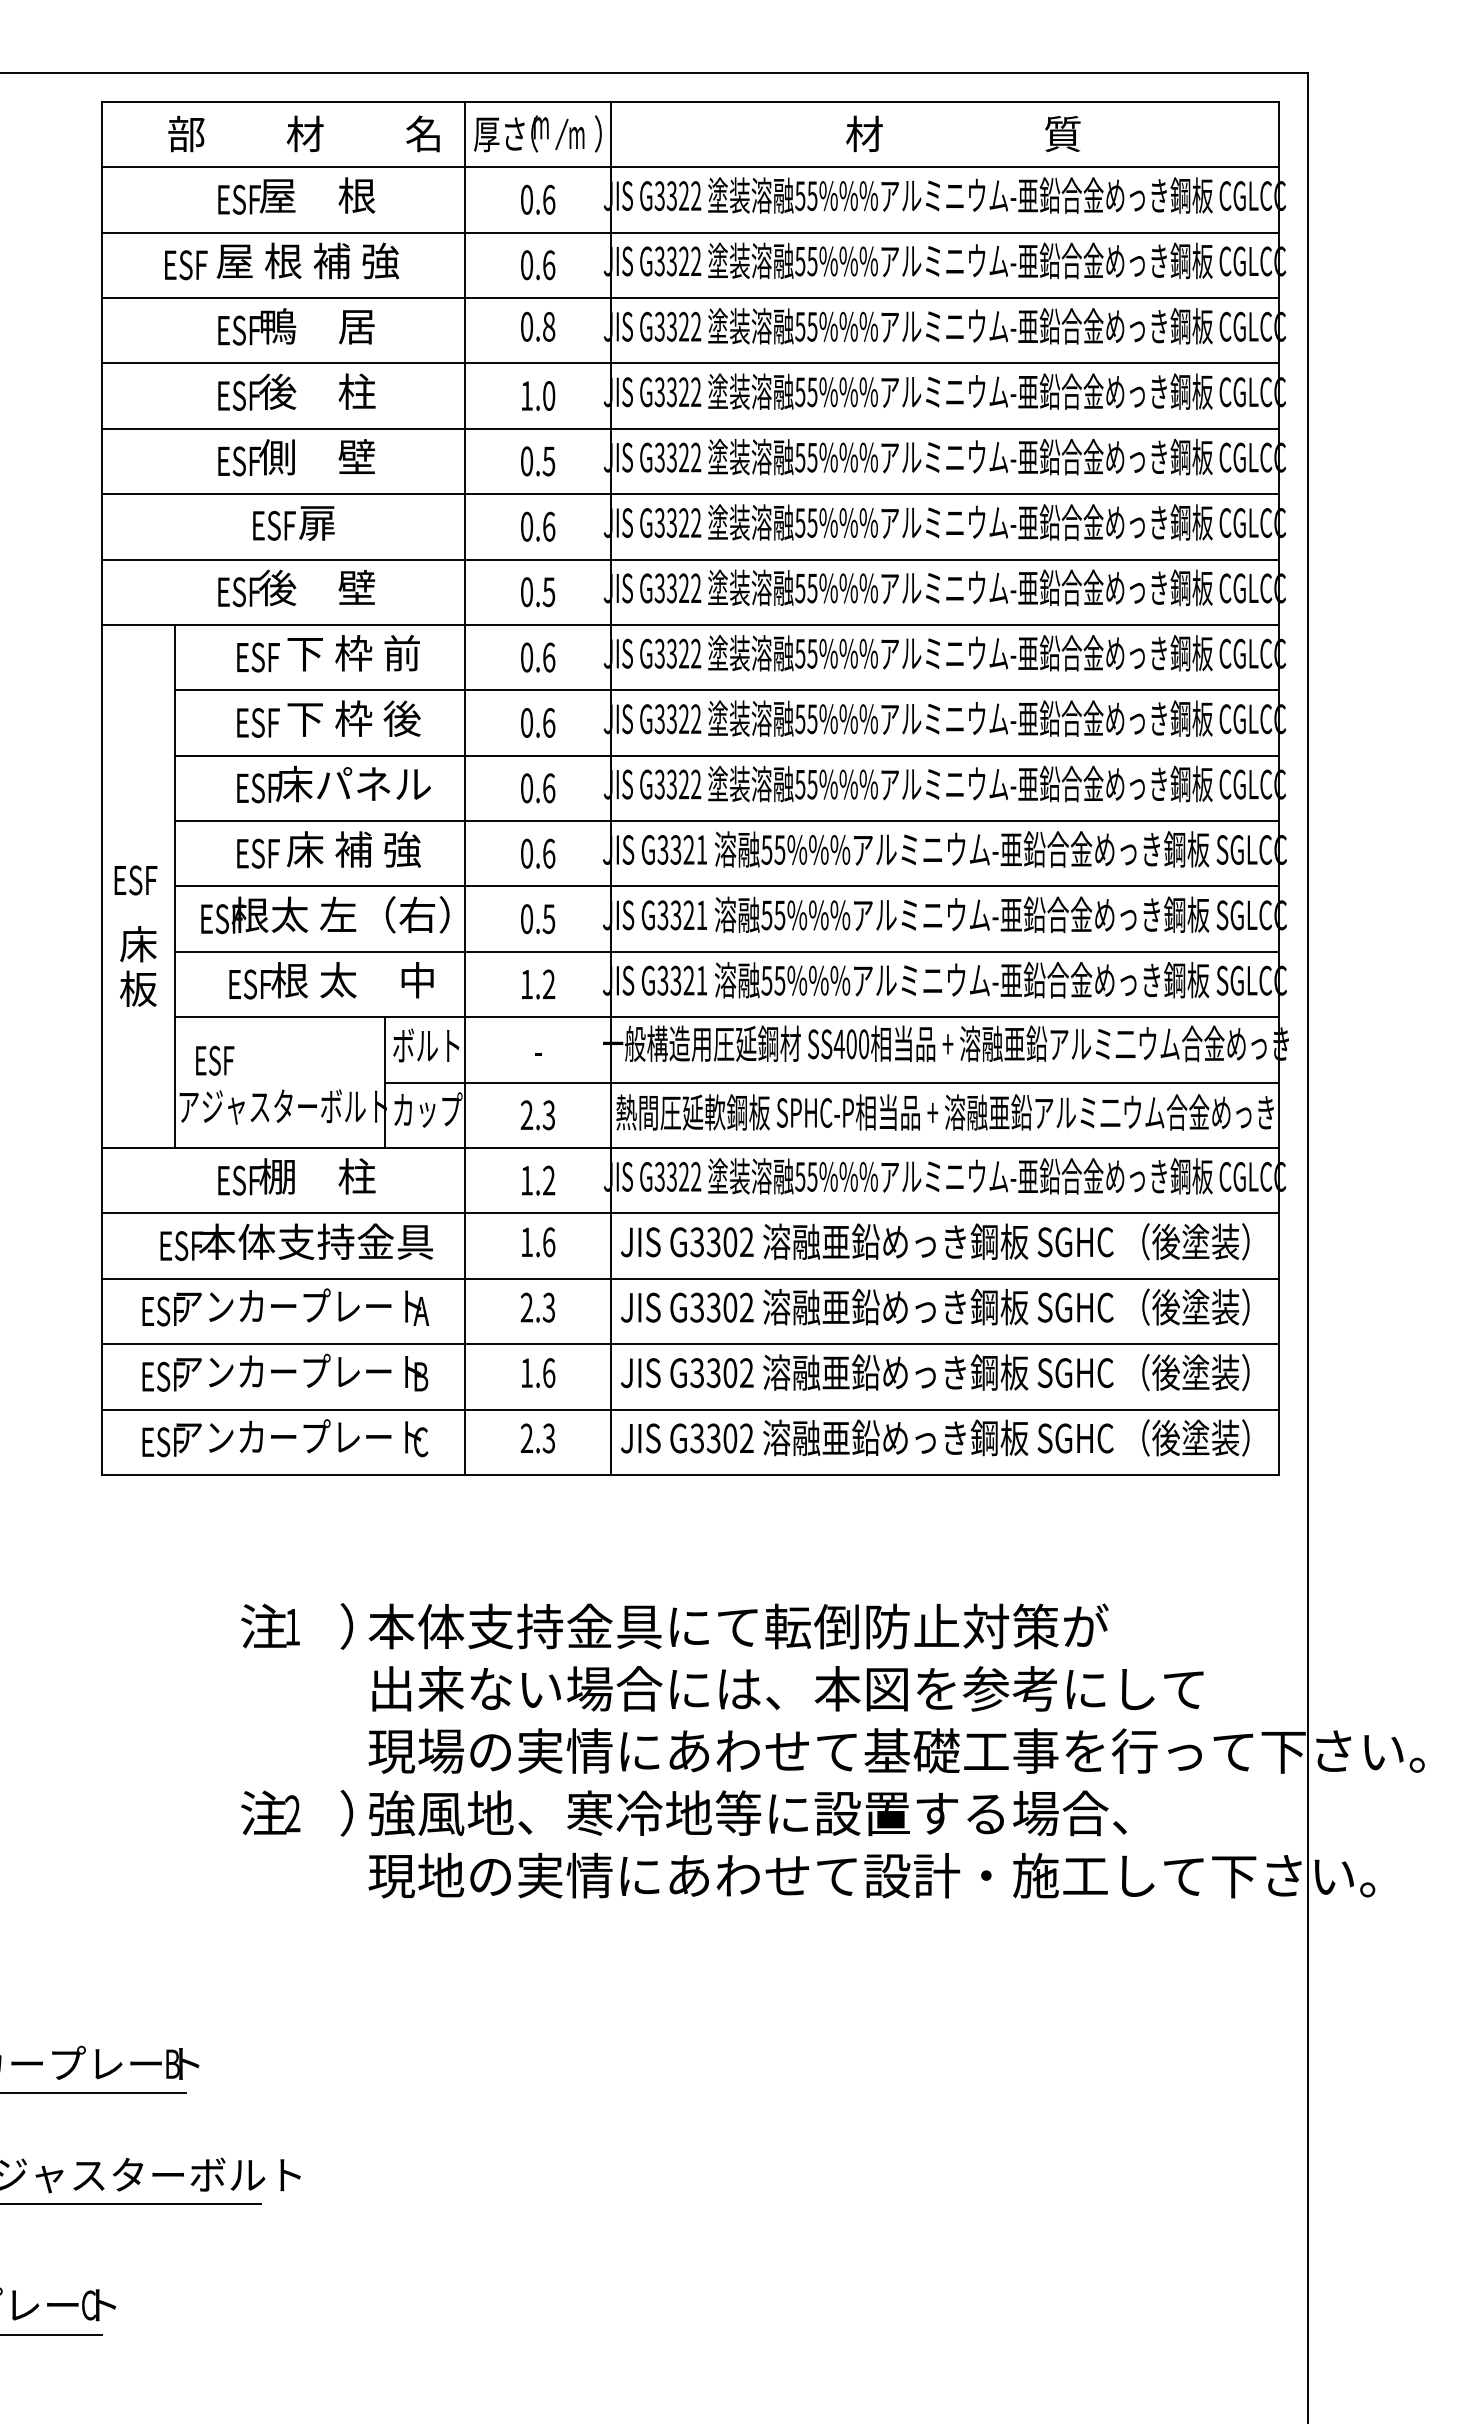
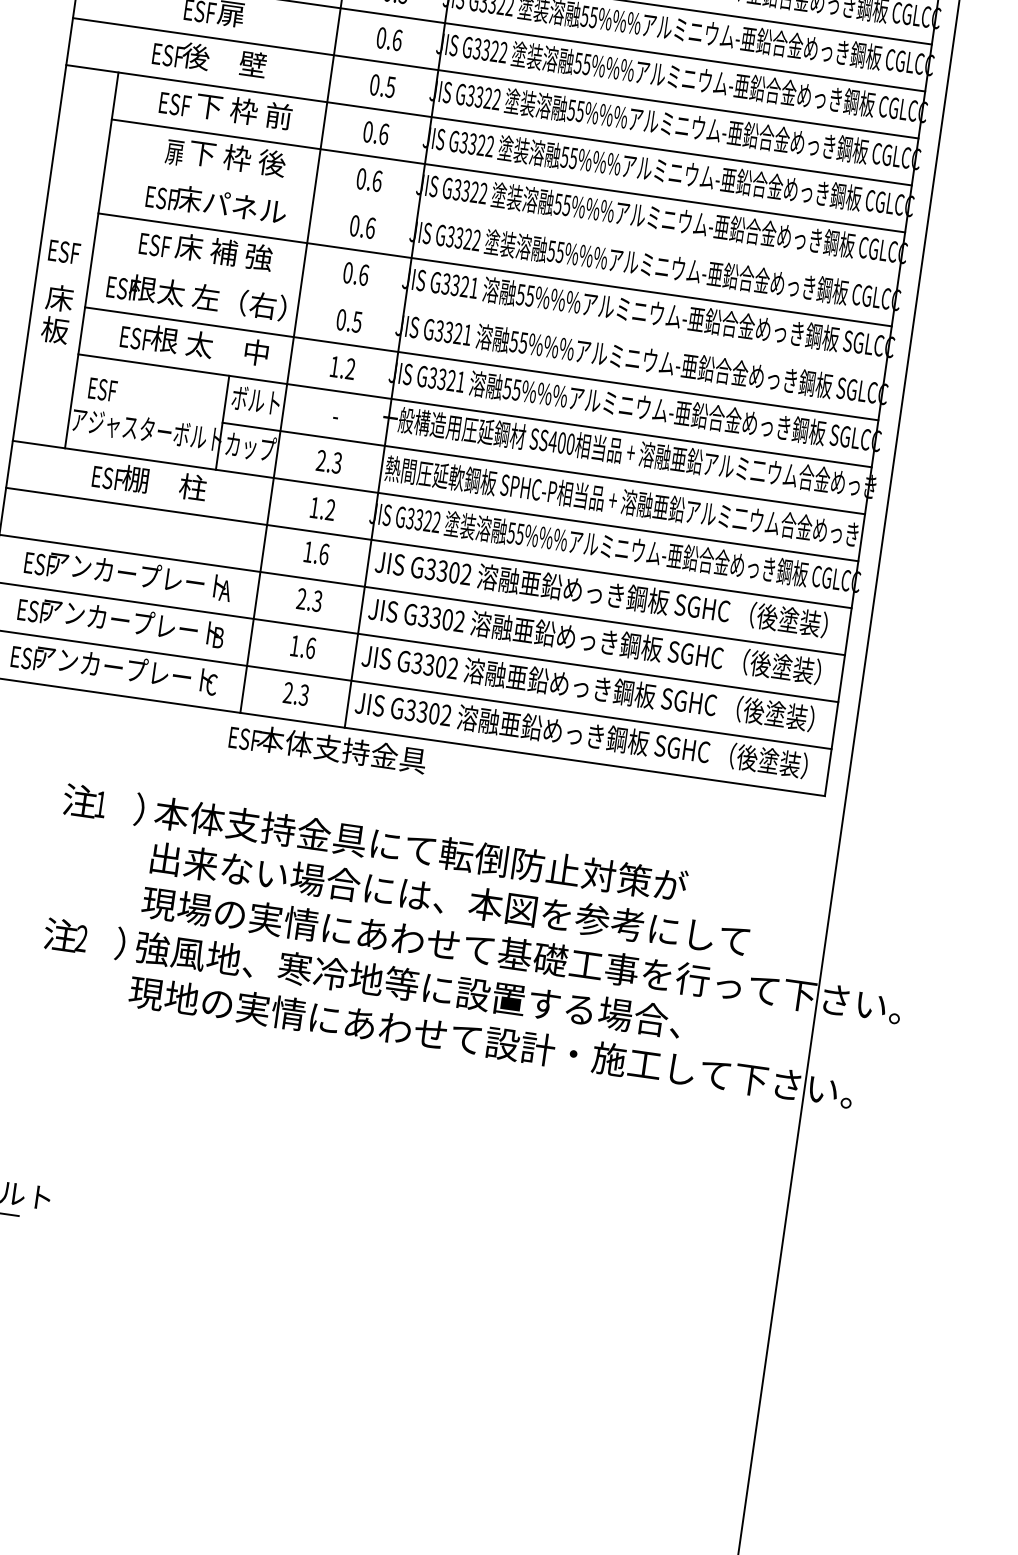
text: (258, 723) -> (168, 151), ESF -> 扉
line: (726, 755) -> (501, 222), removed
line: (726, 886) -> (488, 316), removed
text: (296, 1242) -> (327, 748), moved

